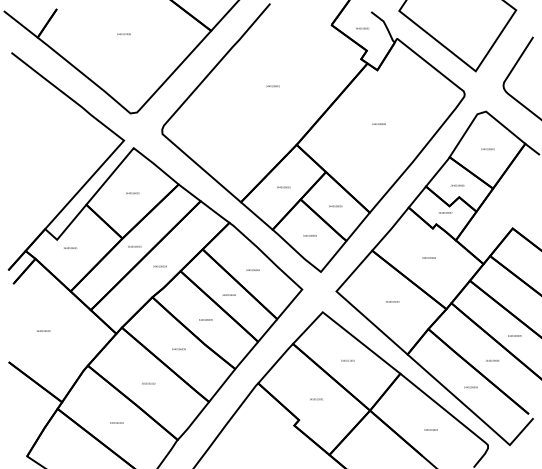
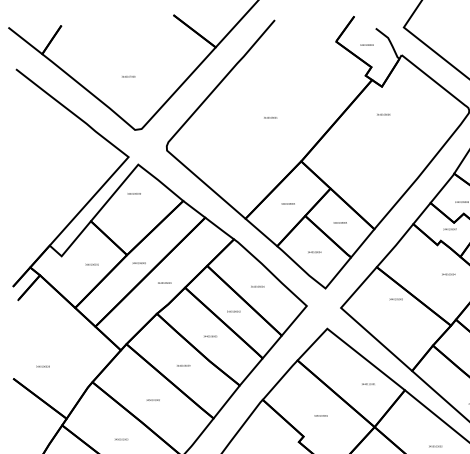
text: (123, 34) -> (128, 77), moved
text: (272, 86) -> (270, 118), moved
text: (378, 123) -> (383, 114), moved
text: (132, 193) -> (134, 194), moved
text: (70, 247) -> (92, 264), moved
text: (428, 257) -> (448, 274), moved
text: (392, 301) -> (396, 299), moved
text: (43, 330) -> (43, 366), moved
text: (347, 360) -> (368, 384), moved

